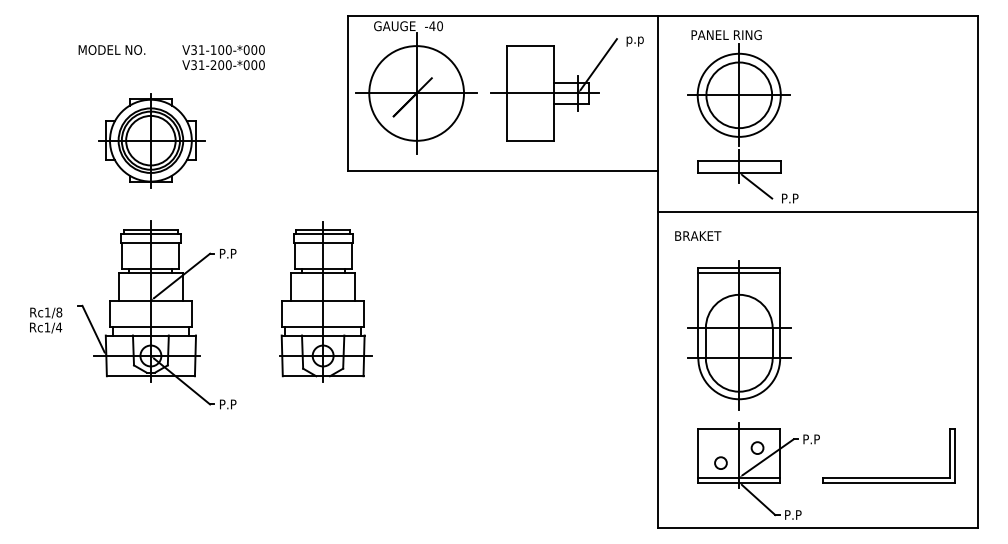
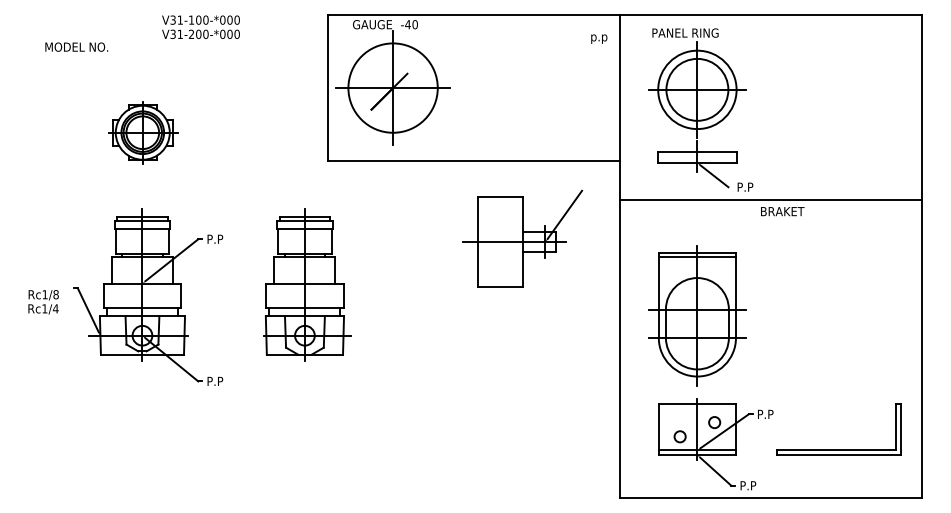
text: (111, 49) -> (76, 46), moved
text: (223, 56) -> (200, 26), moved
part: (553, 89) -> (522, 238), moved
part: (152, 140) -> (143, 132), size x0.7
text: (698, 235) -> (782, 211), moved

